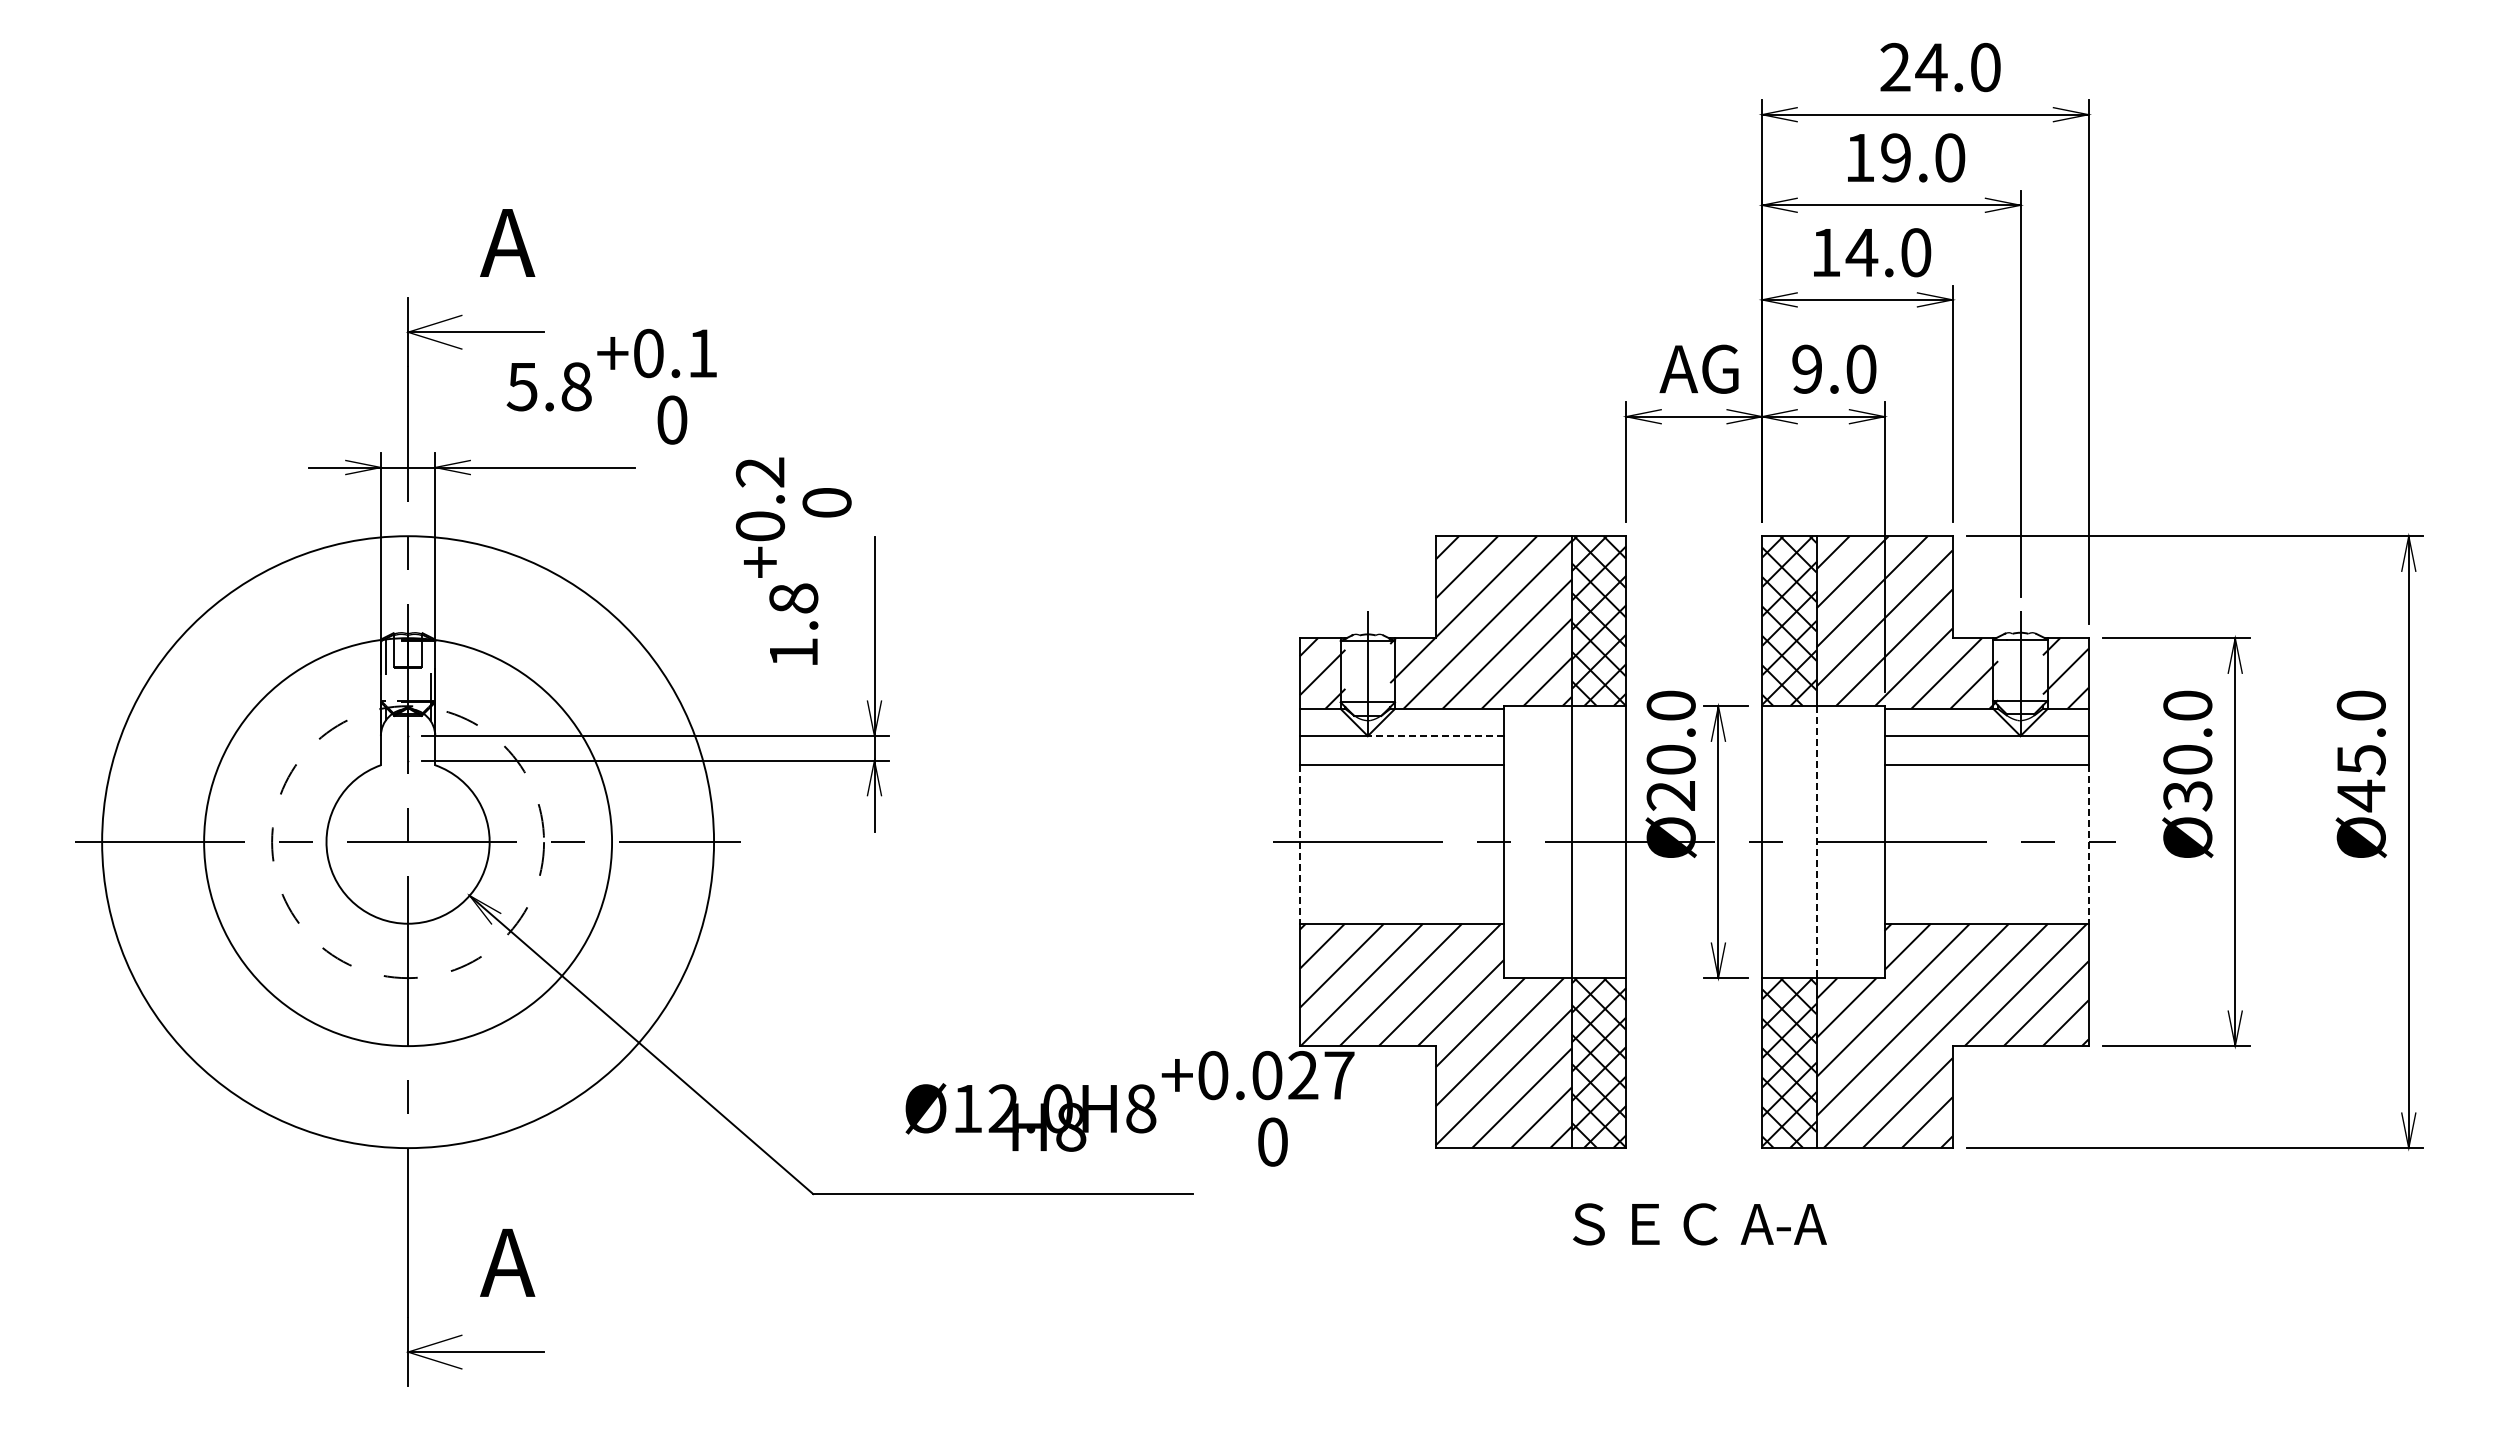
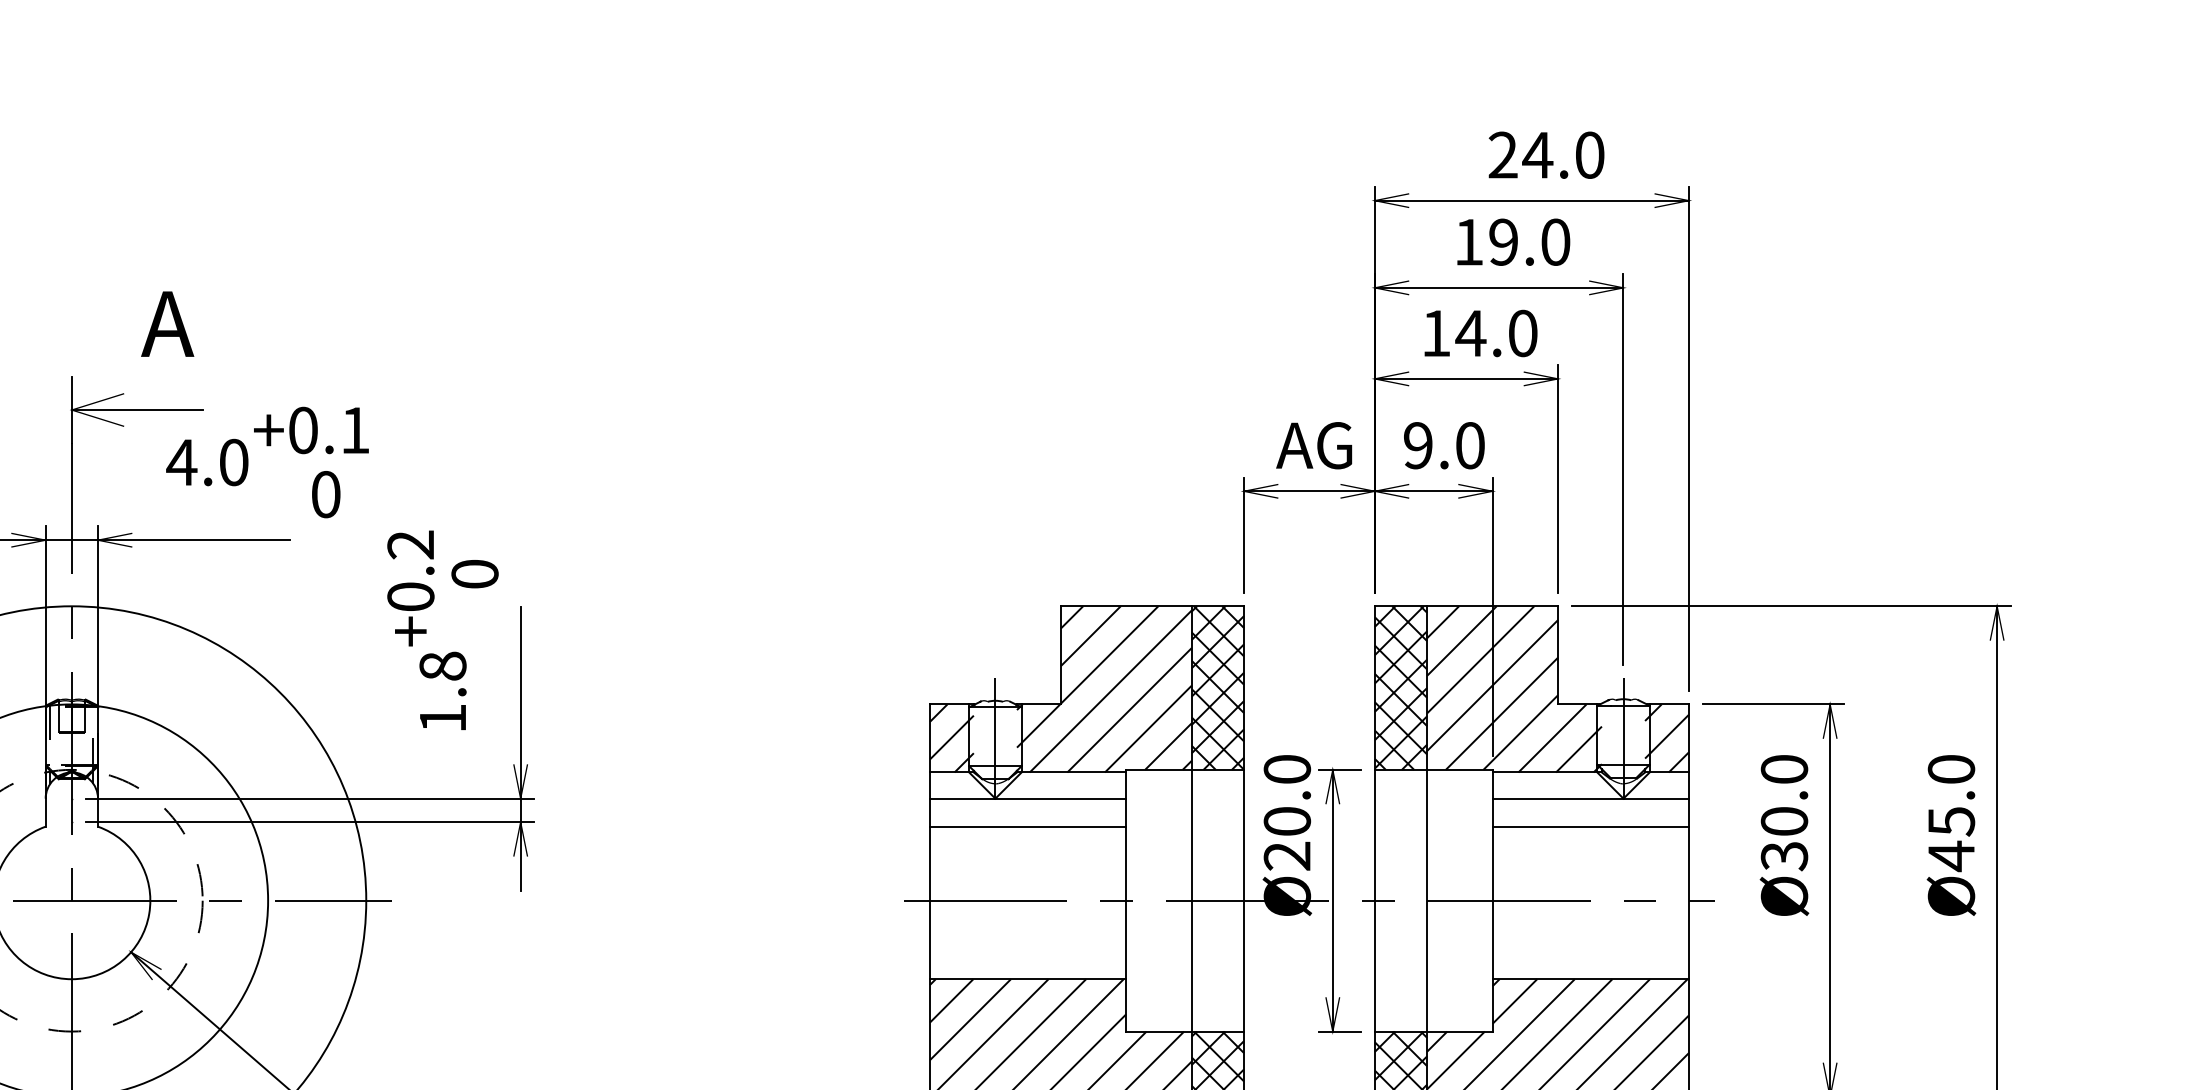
text: (548, 386) -> (206, 462), 5.8 -> 4.0
line: (1435, 736) -> (1060, 799), dashed -> solid
line: (1816, 842) -> (1427, 901), dashed -> solid
line: (1299, 844) -> (929, 902), dashed -> solid
line: (2088, 844) -> (1688, 902), dashed -> solid

